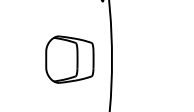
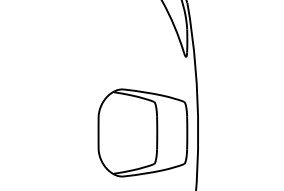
part: (69, 59) -> (142, 132), size x1.43

